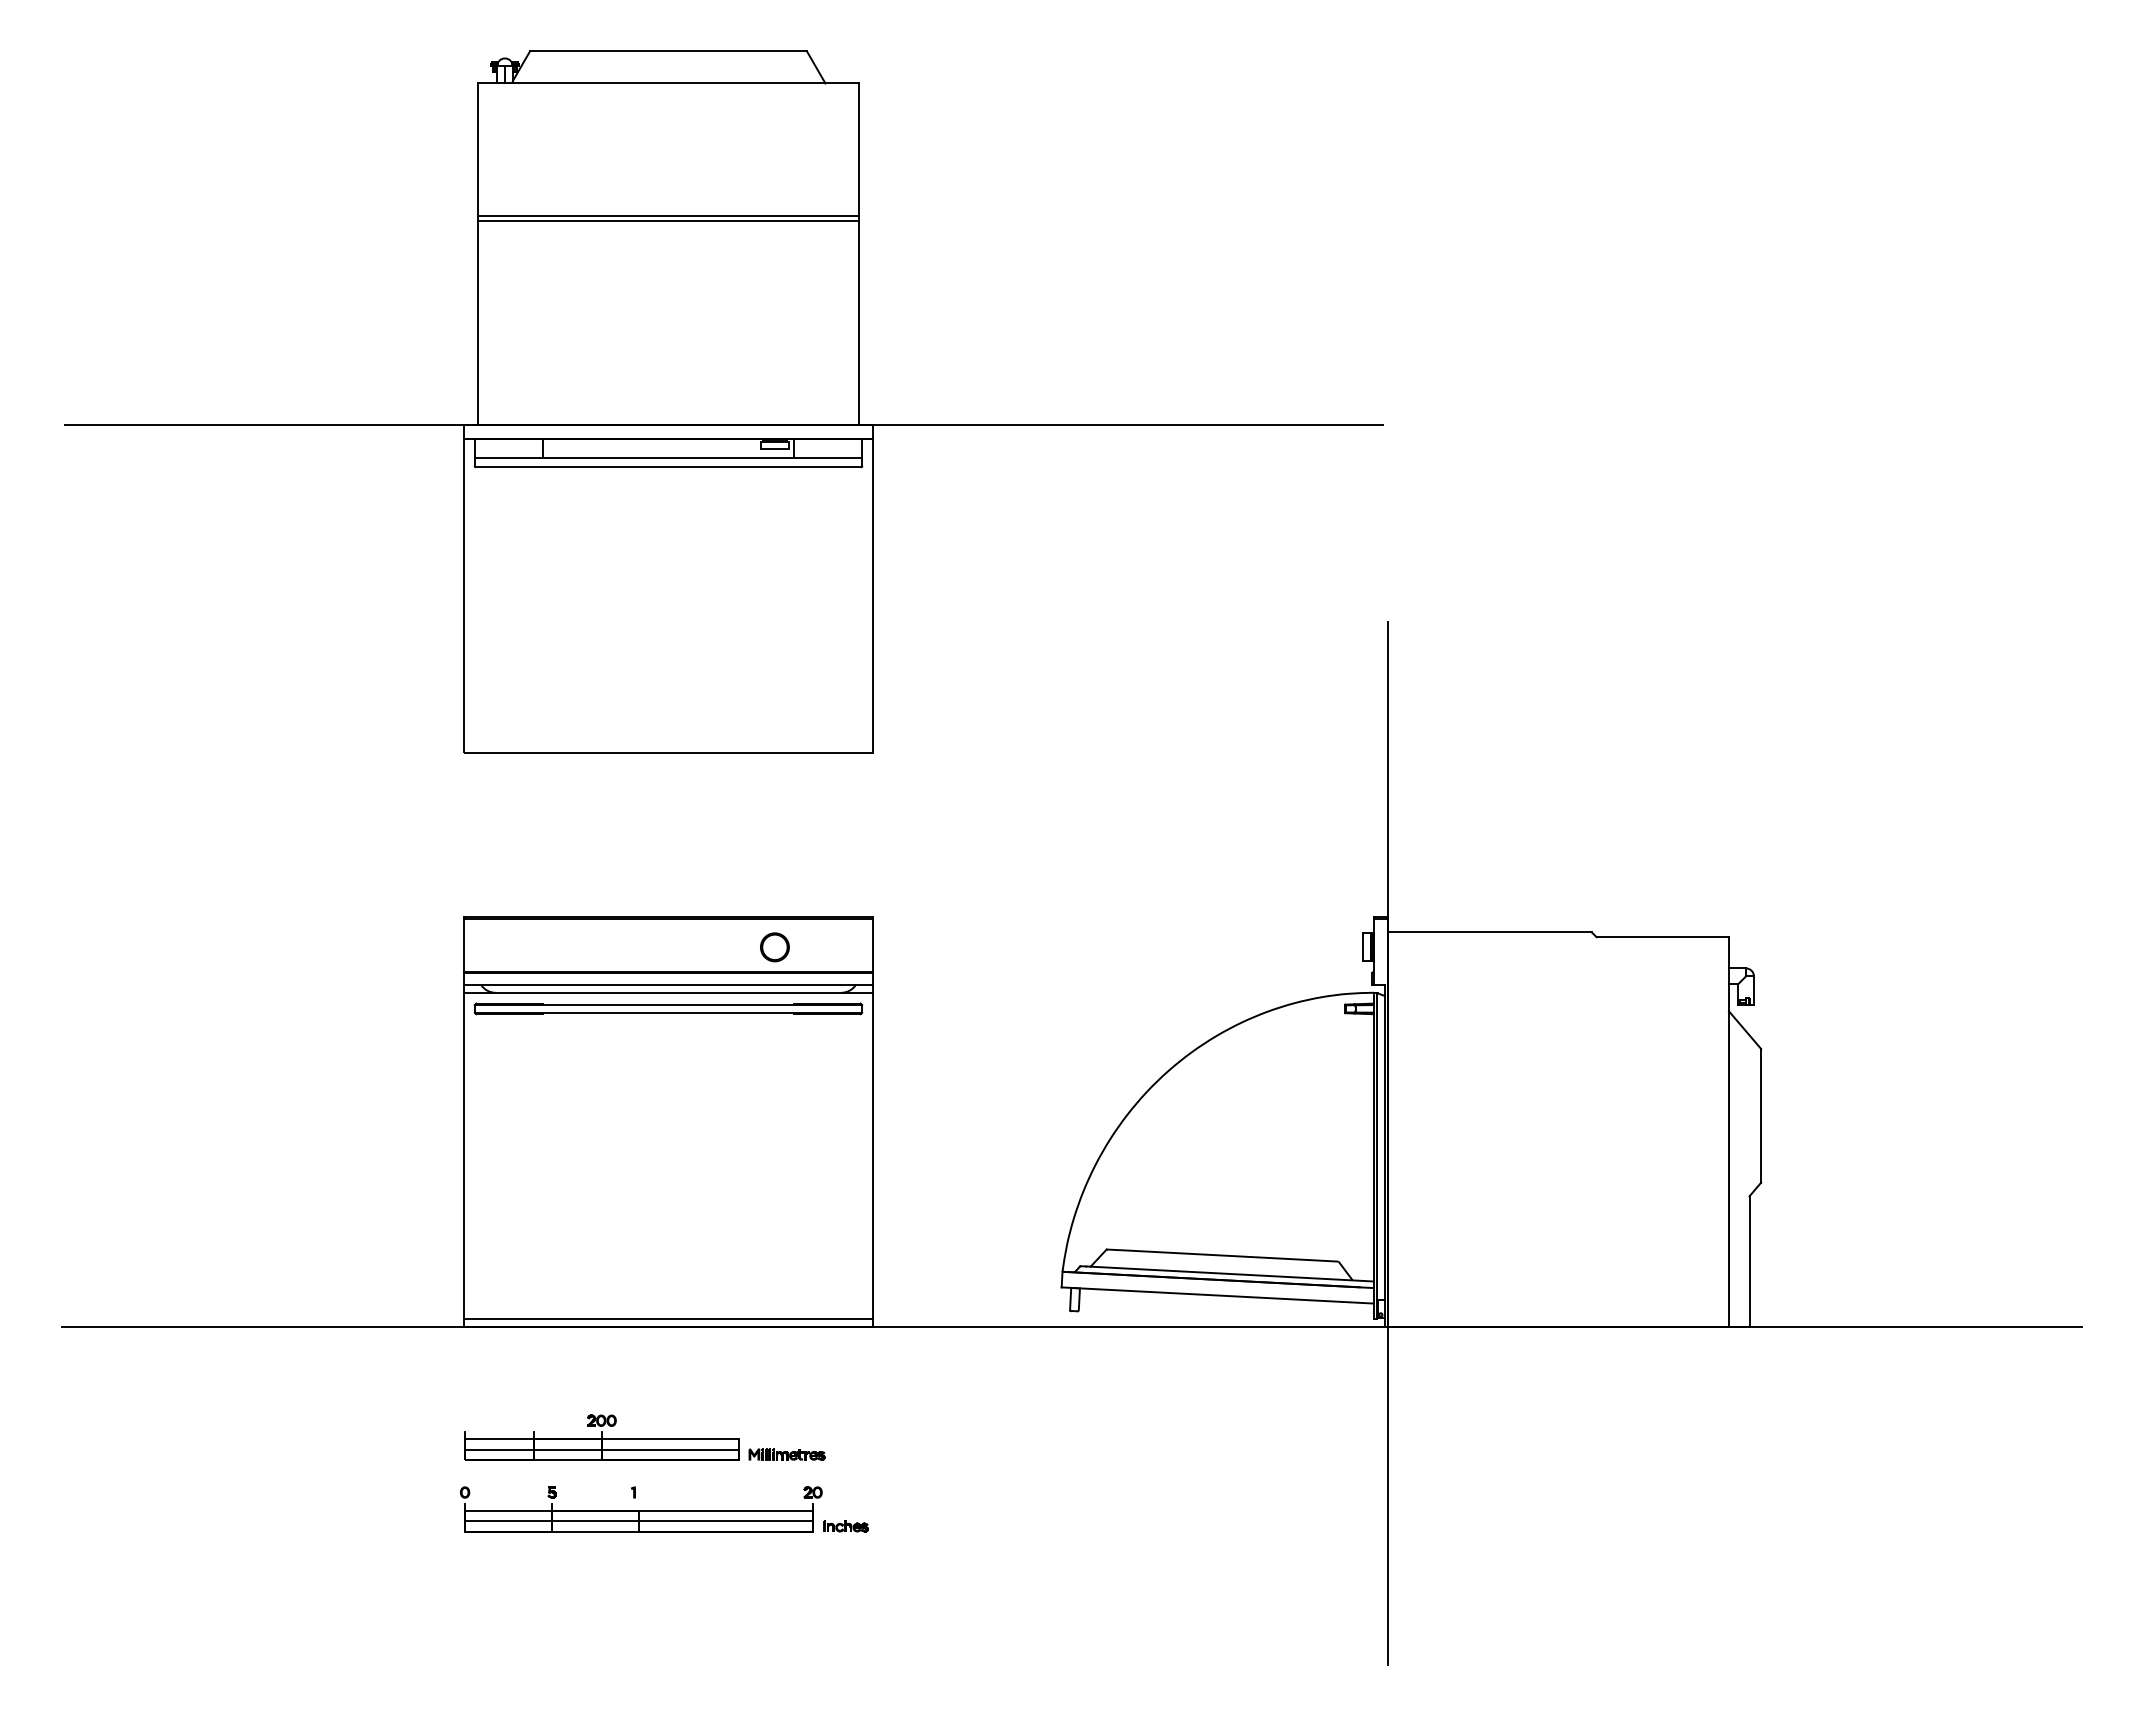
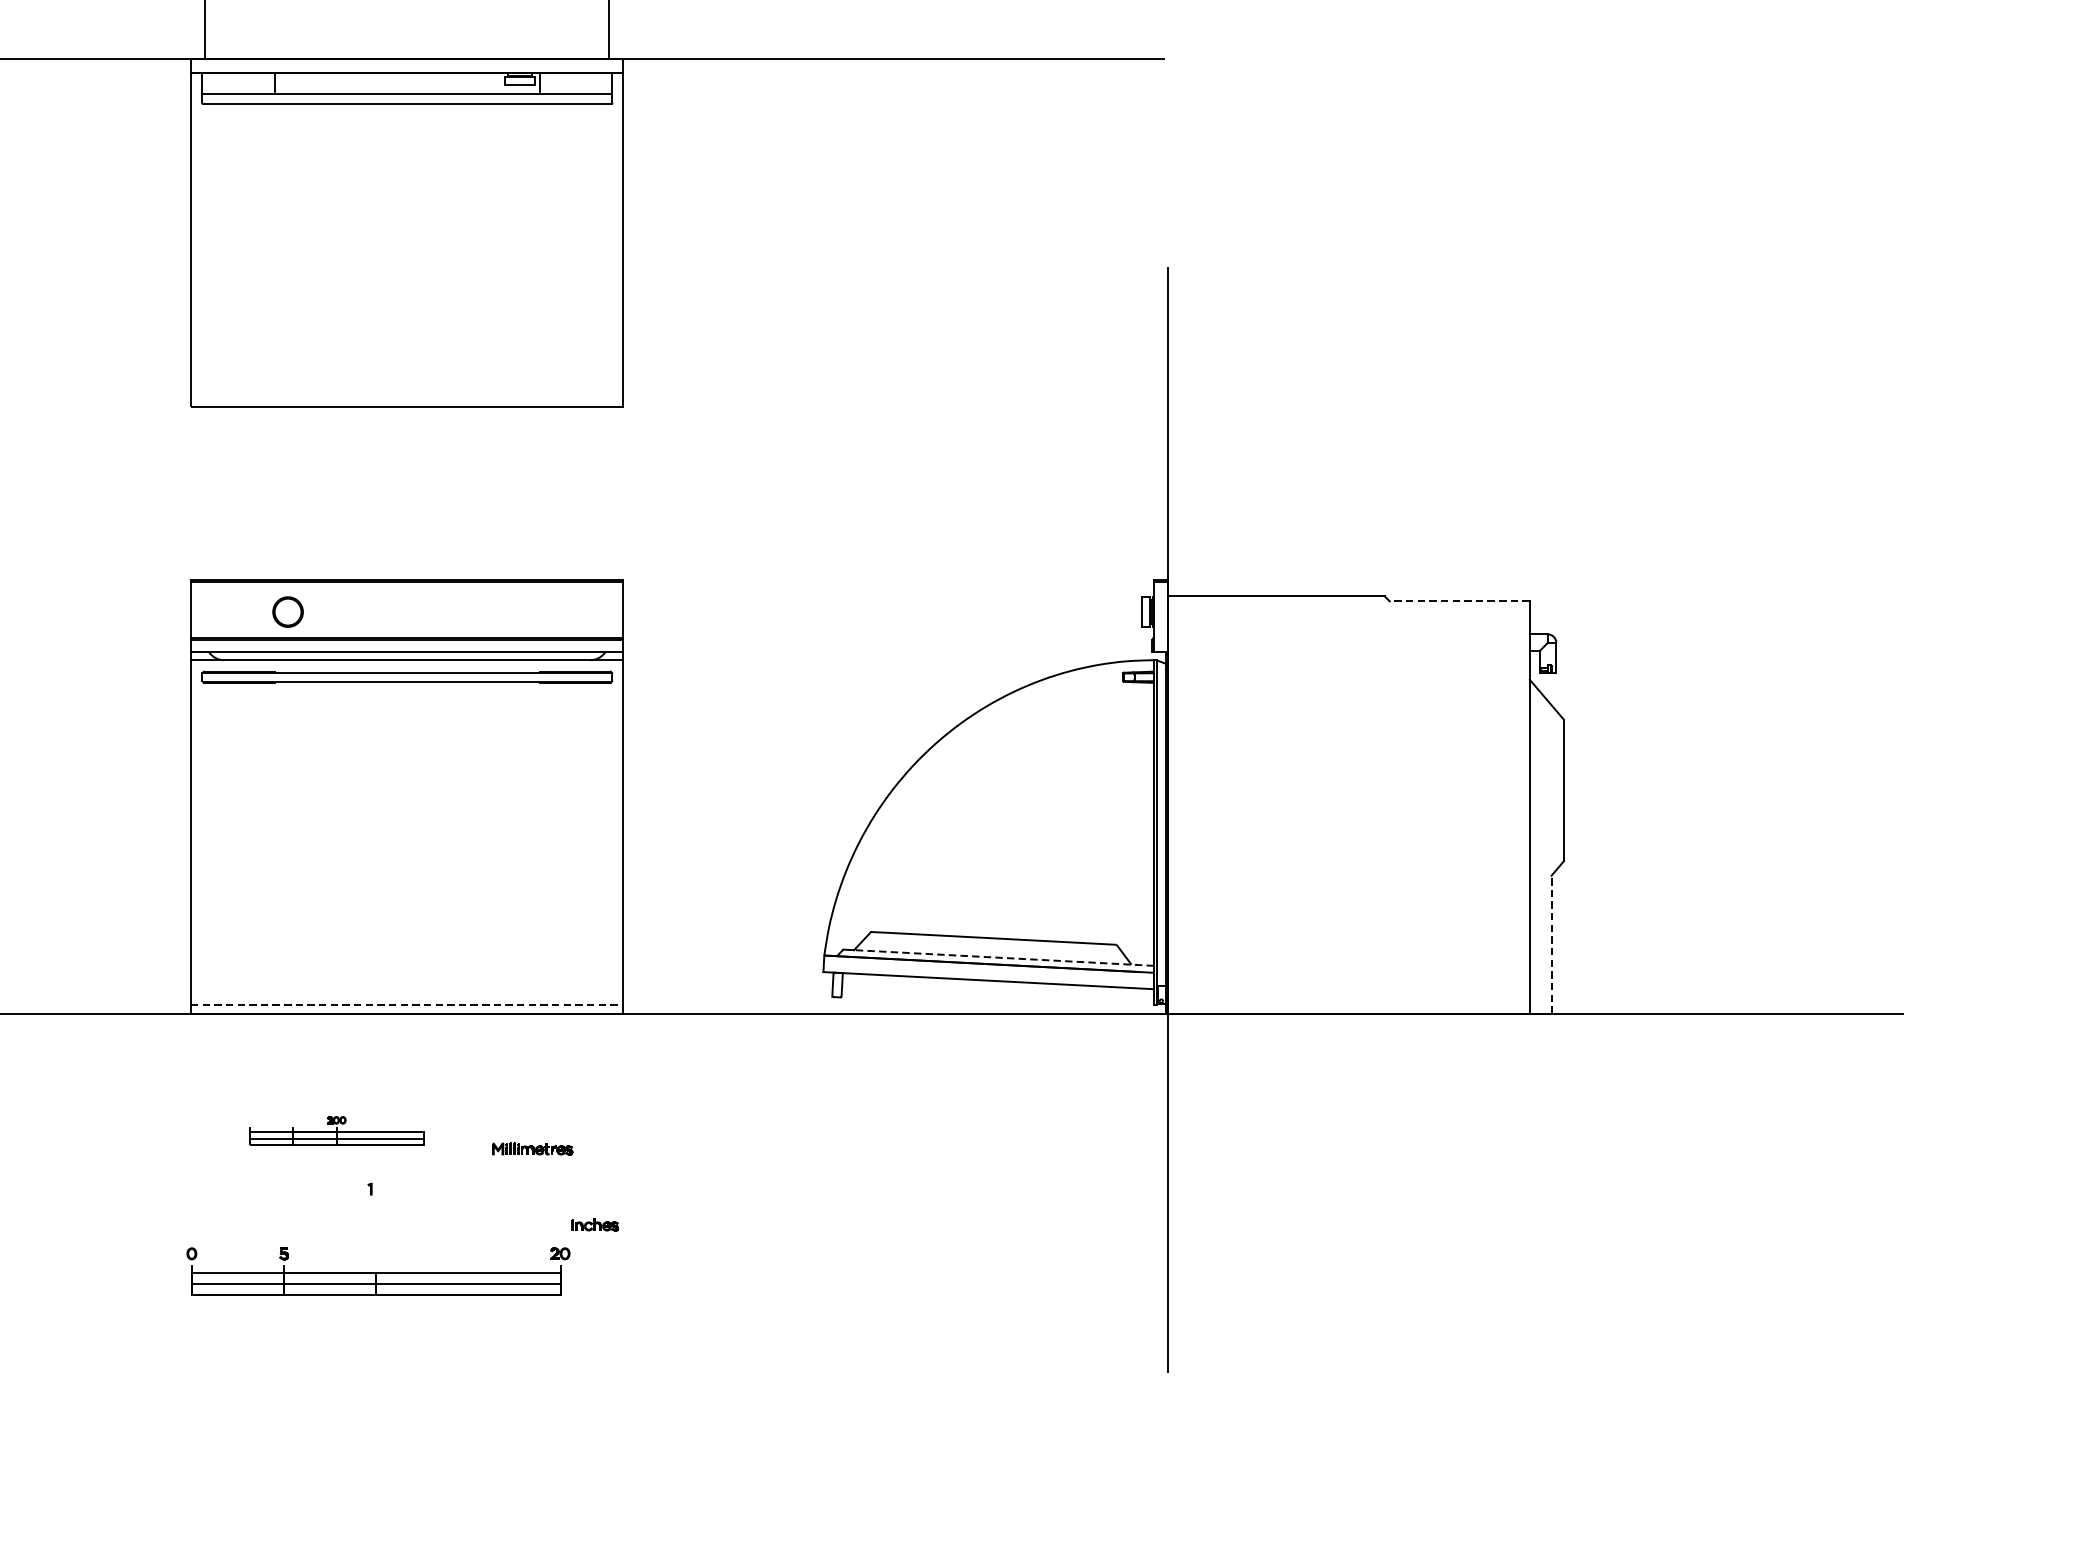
line: (1662, 937) -> (1459, 601), solid -> dashed
part: (774, 947) -> (287, 612), moved
line: (1749, 1260) -> (1551, 943), solid -> dashed
line: (1231, 1274) -> (1003, 958), solid -> dashed
line: (668, 1318) -> (407, 1005), solid -> dashed
part: (601, 1437) -> (336, 1130), size x0.6
part: (641, 1509) -> (378, 1271), moved

